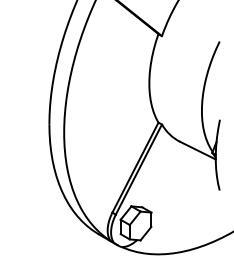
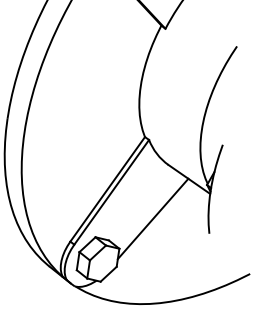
line: (174, 185) -> (153, 218), added

